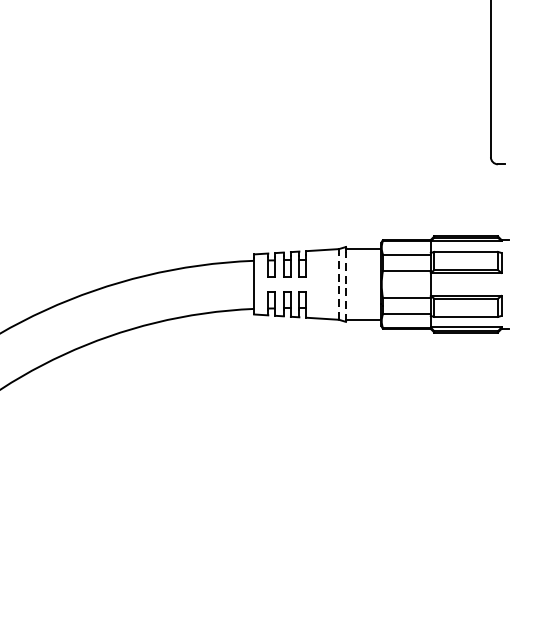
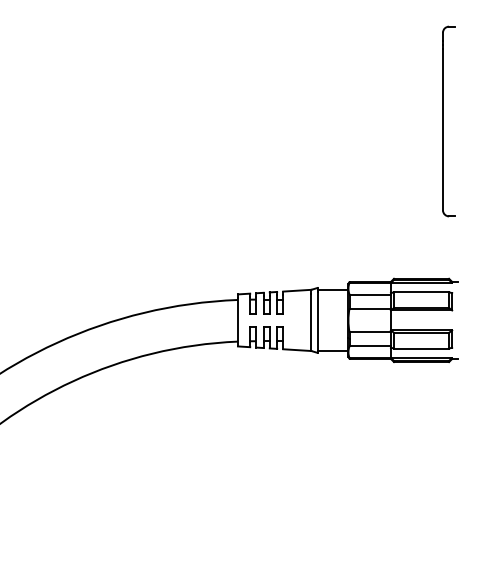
line: (345, 285) -> (317, 321), dashed -> solid
line: (339, 286) -> (311, 322), dashed -> solid

